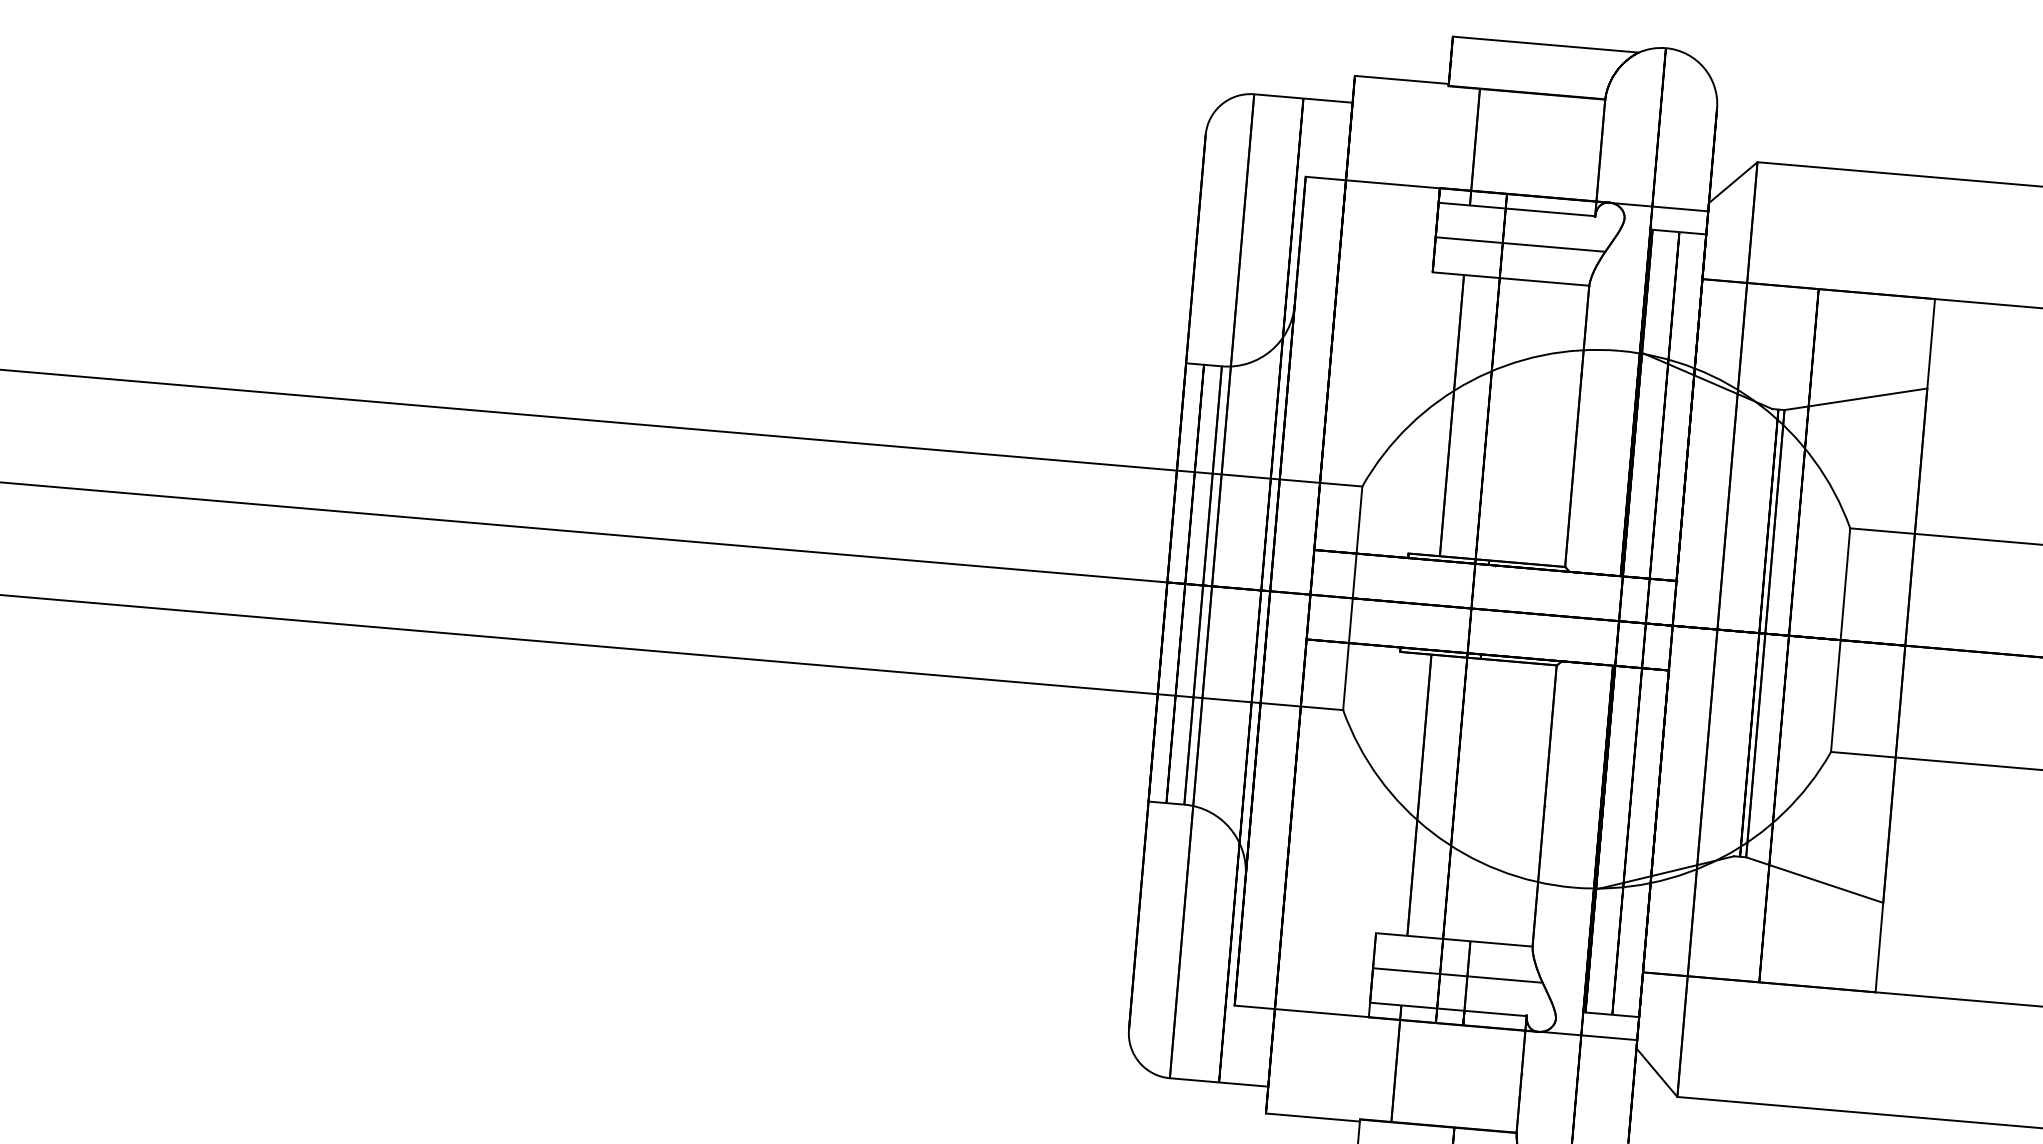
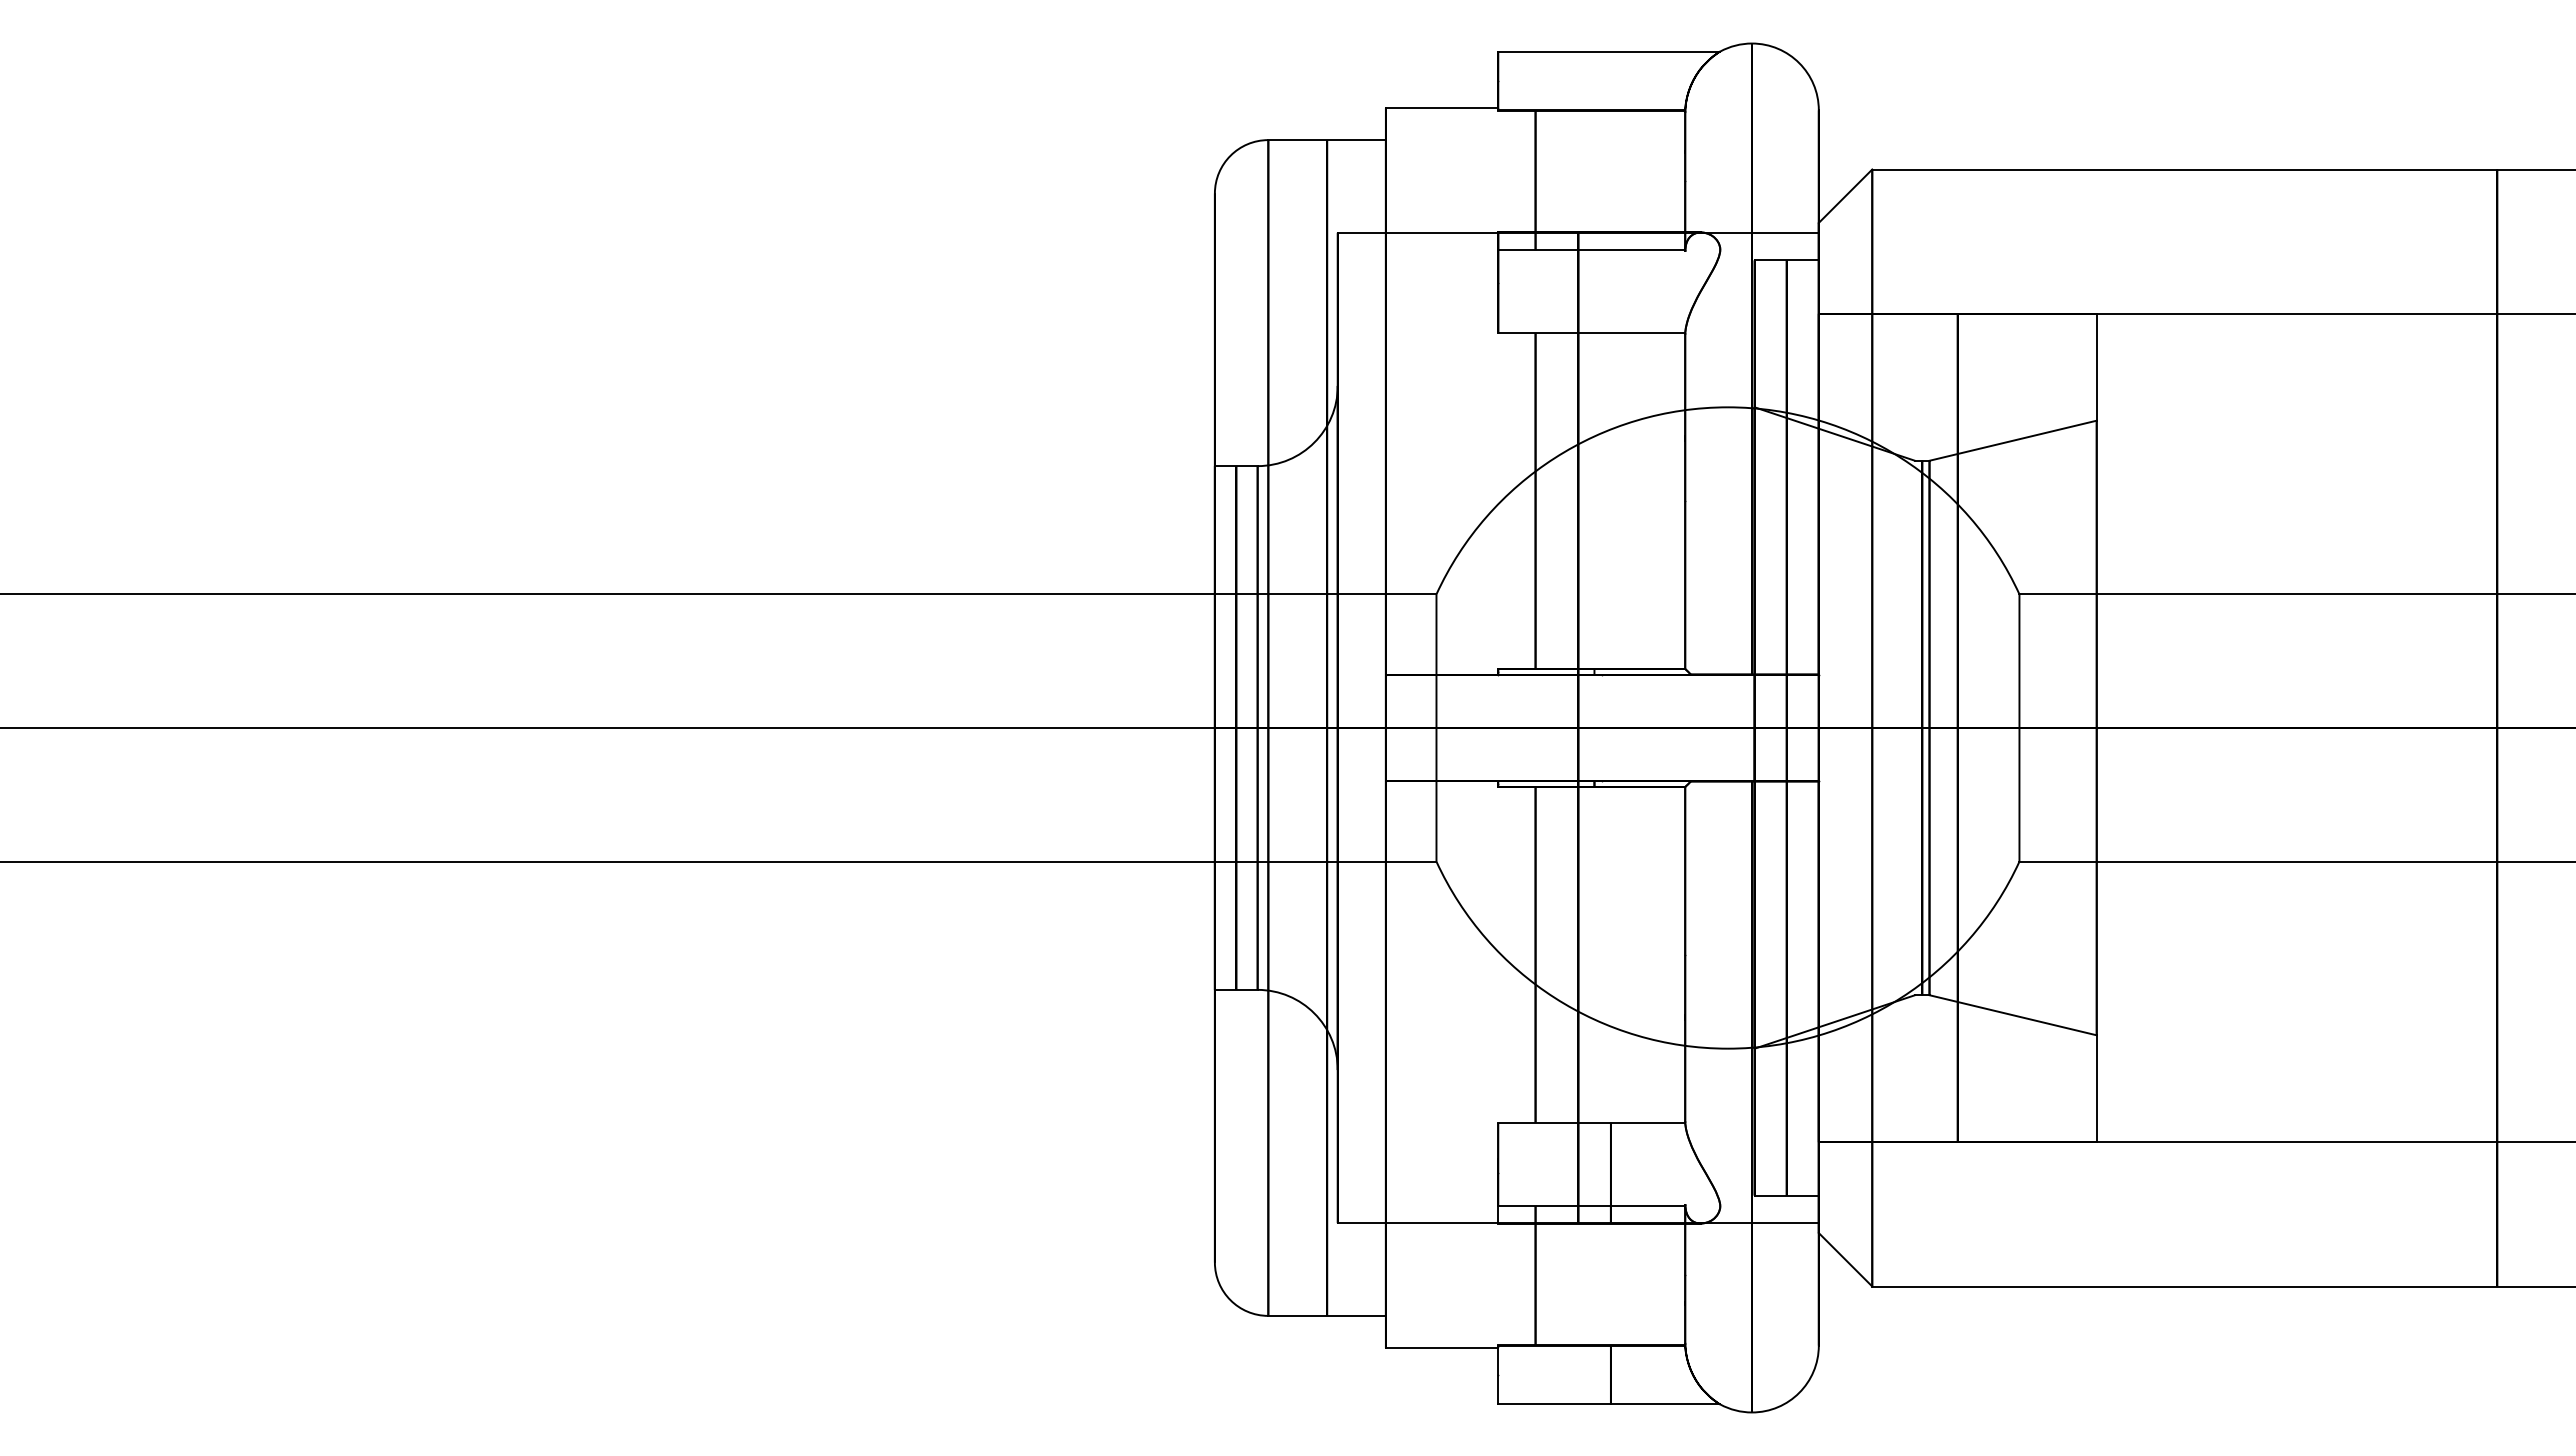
line: (1520, 244) -> (1599, 291), removed
line: (1457, 975) -> (1599, 1164), removed

